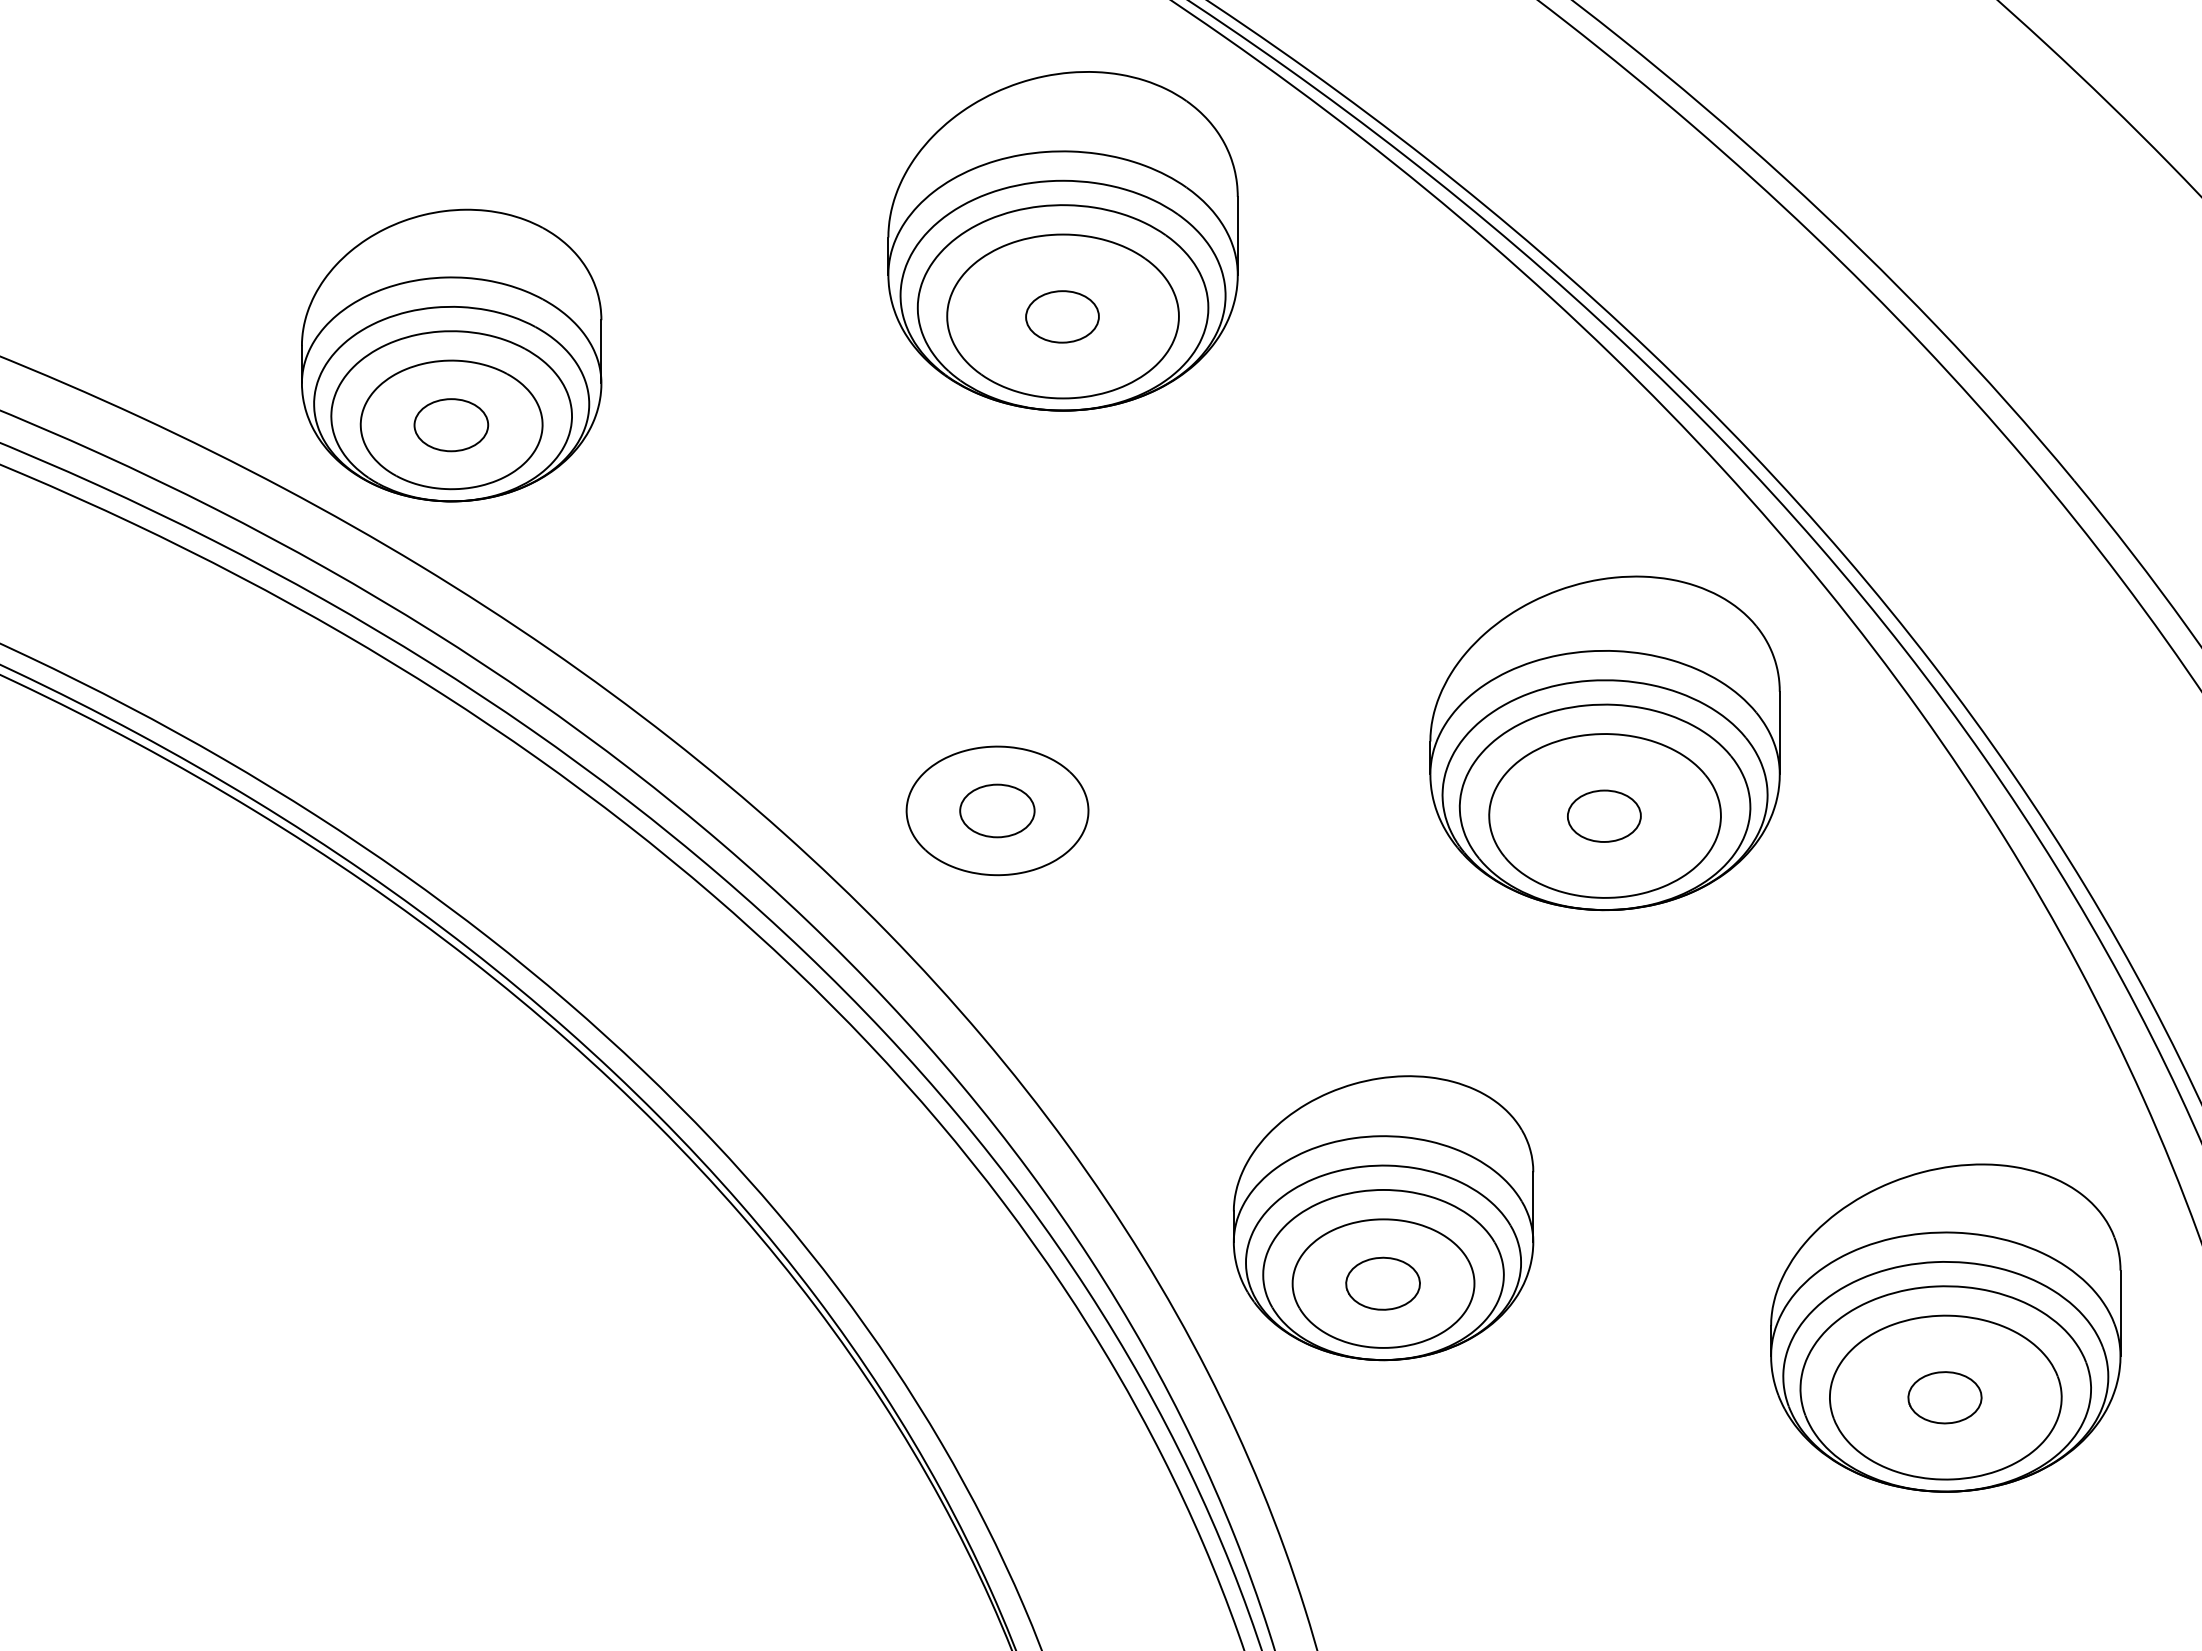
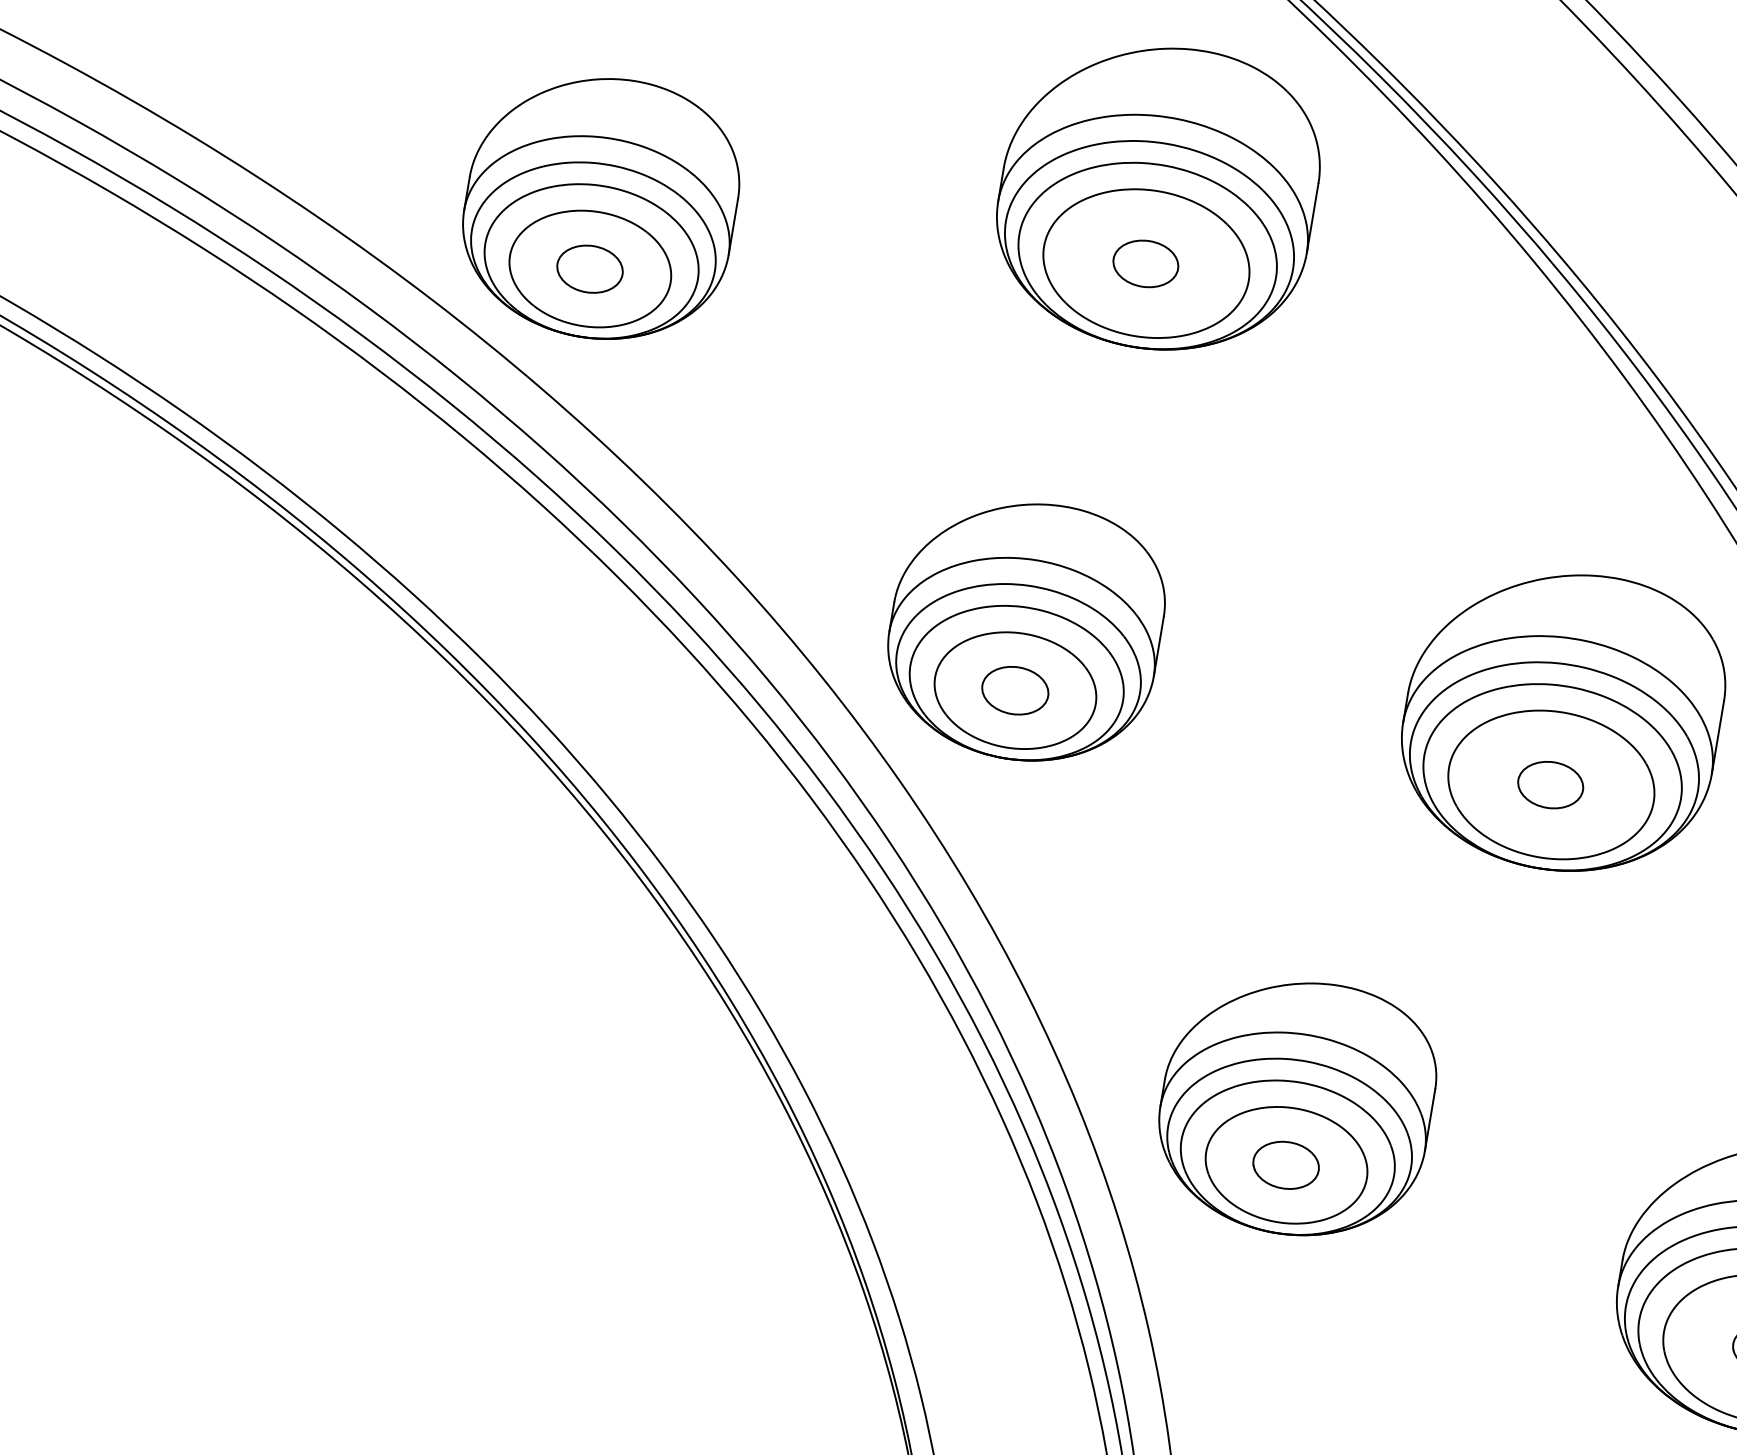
part: (997, 743) -> (1025, 631), added

